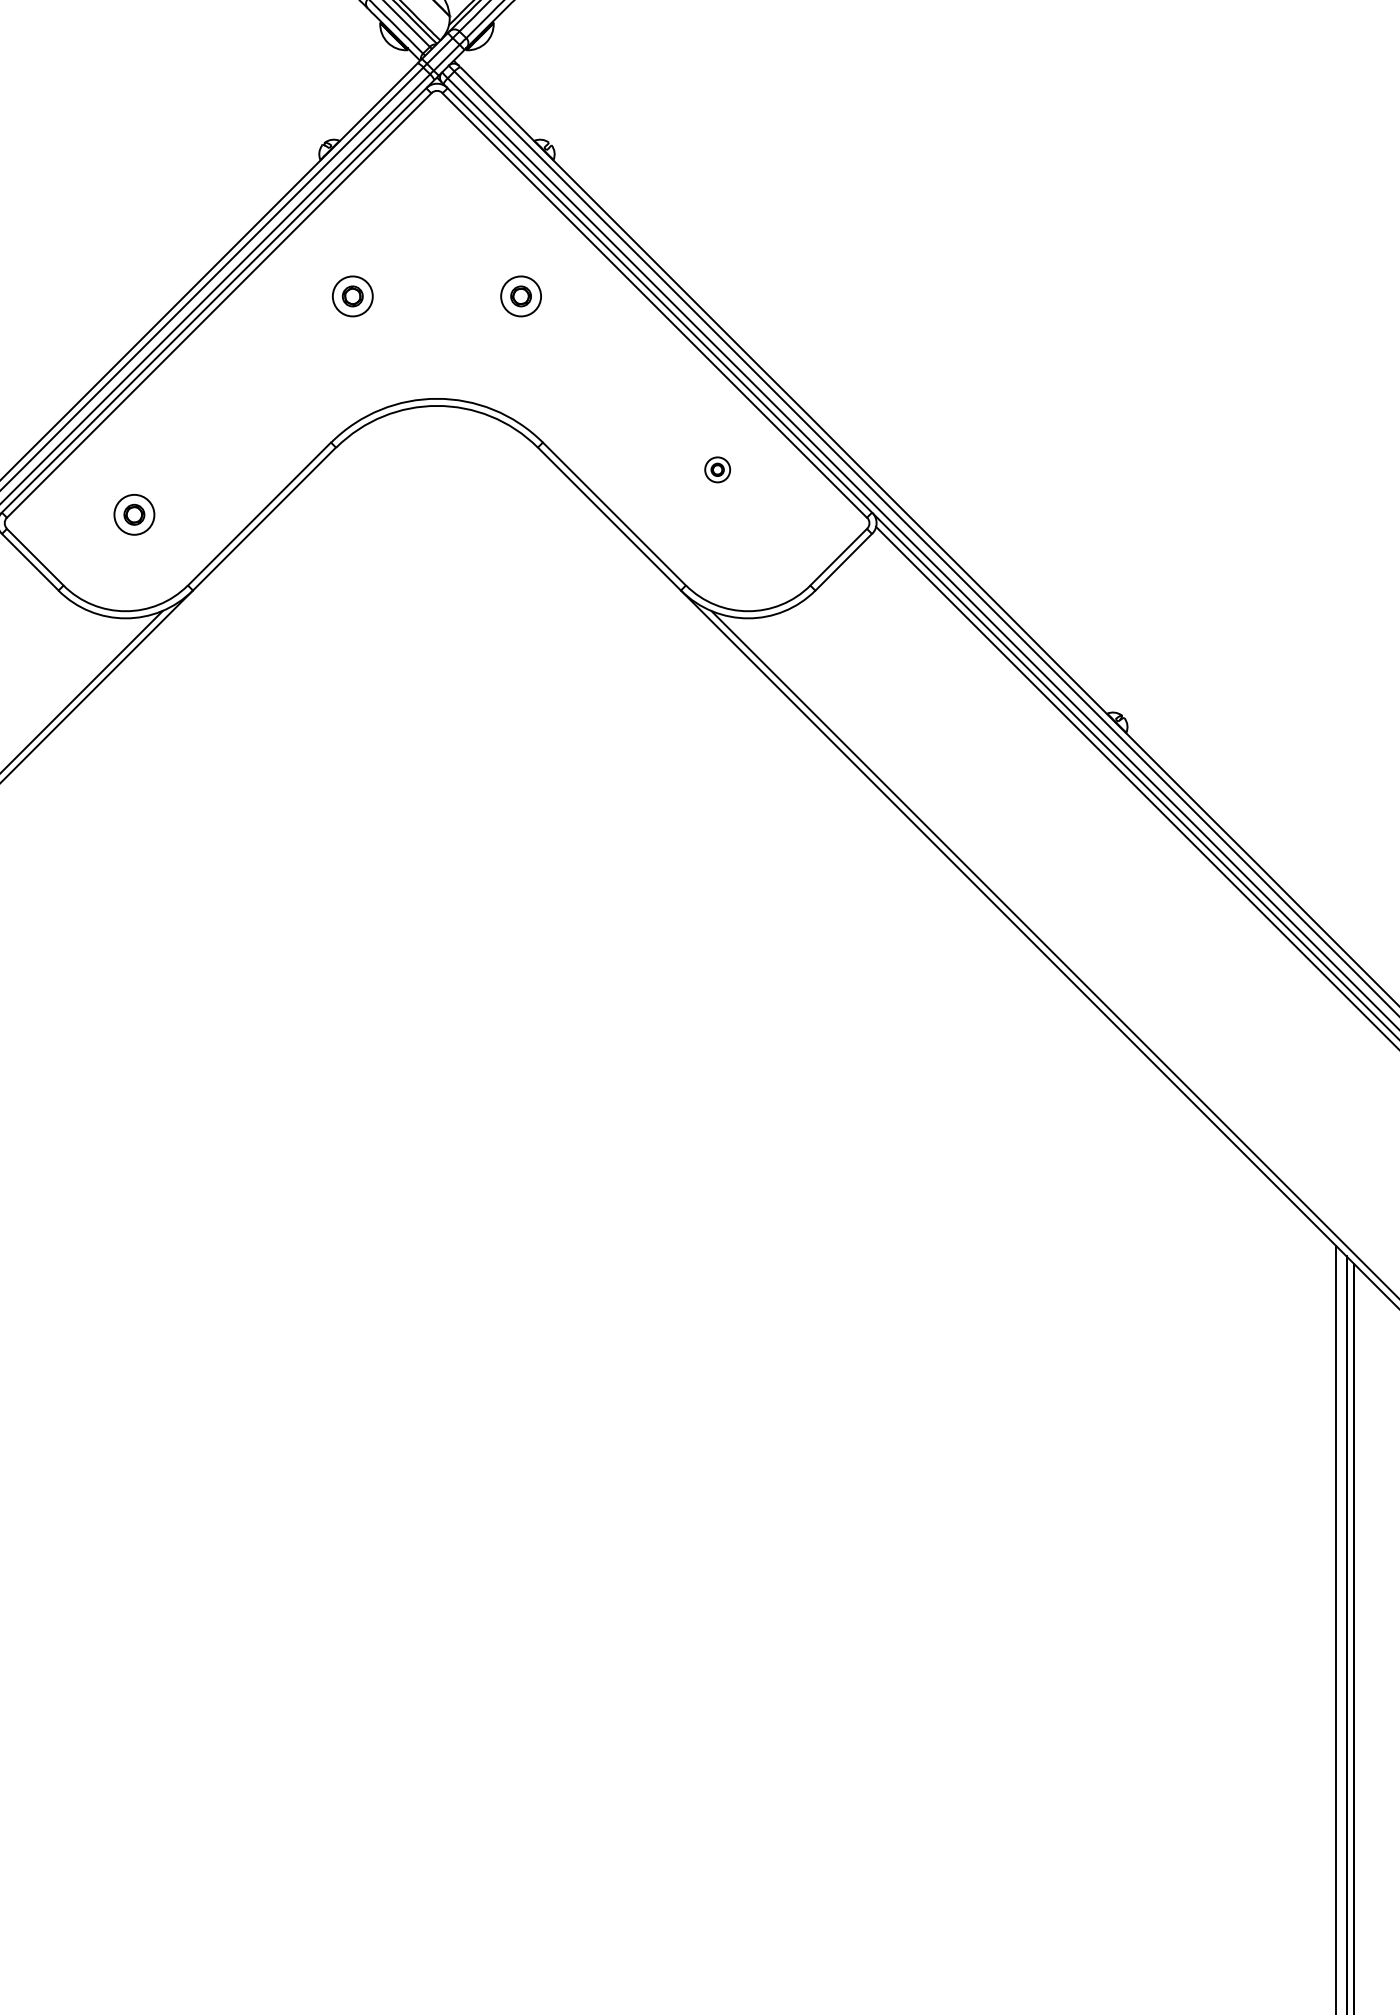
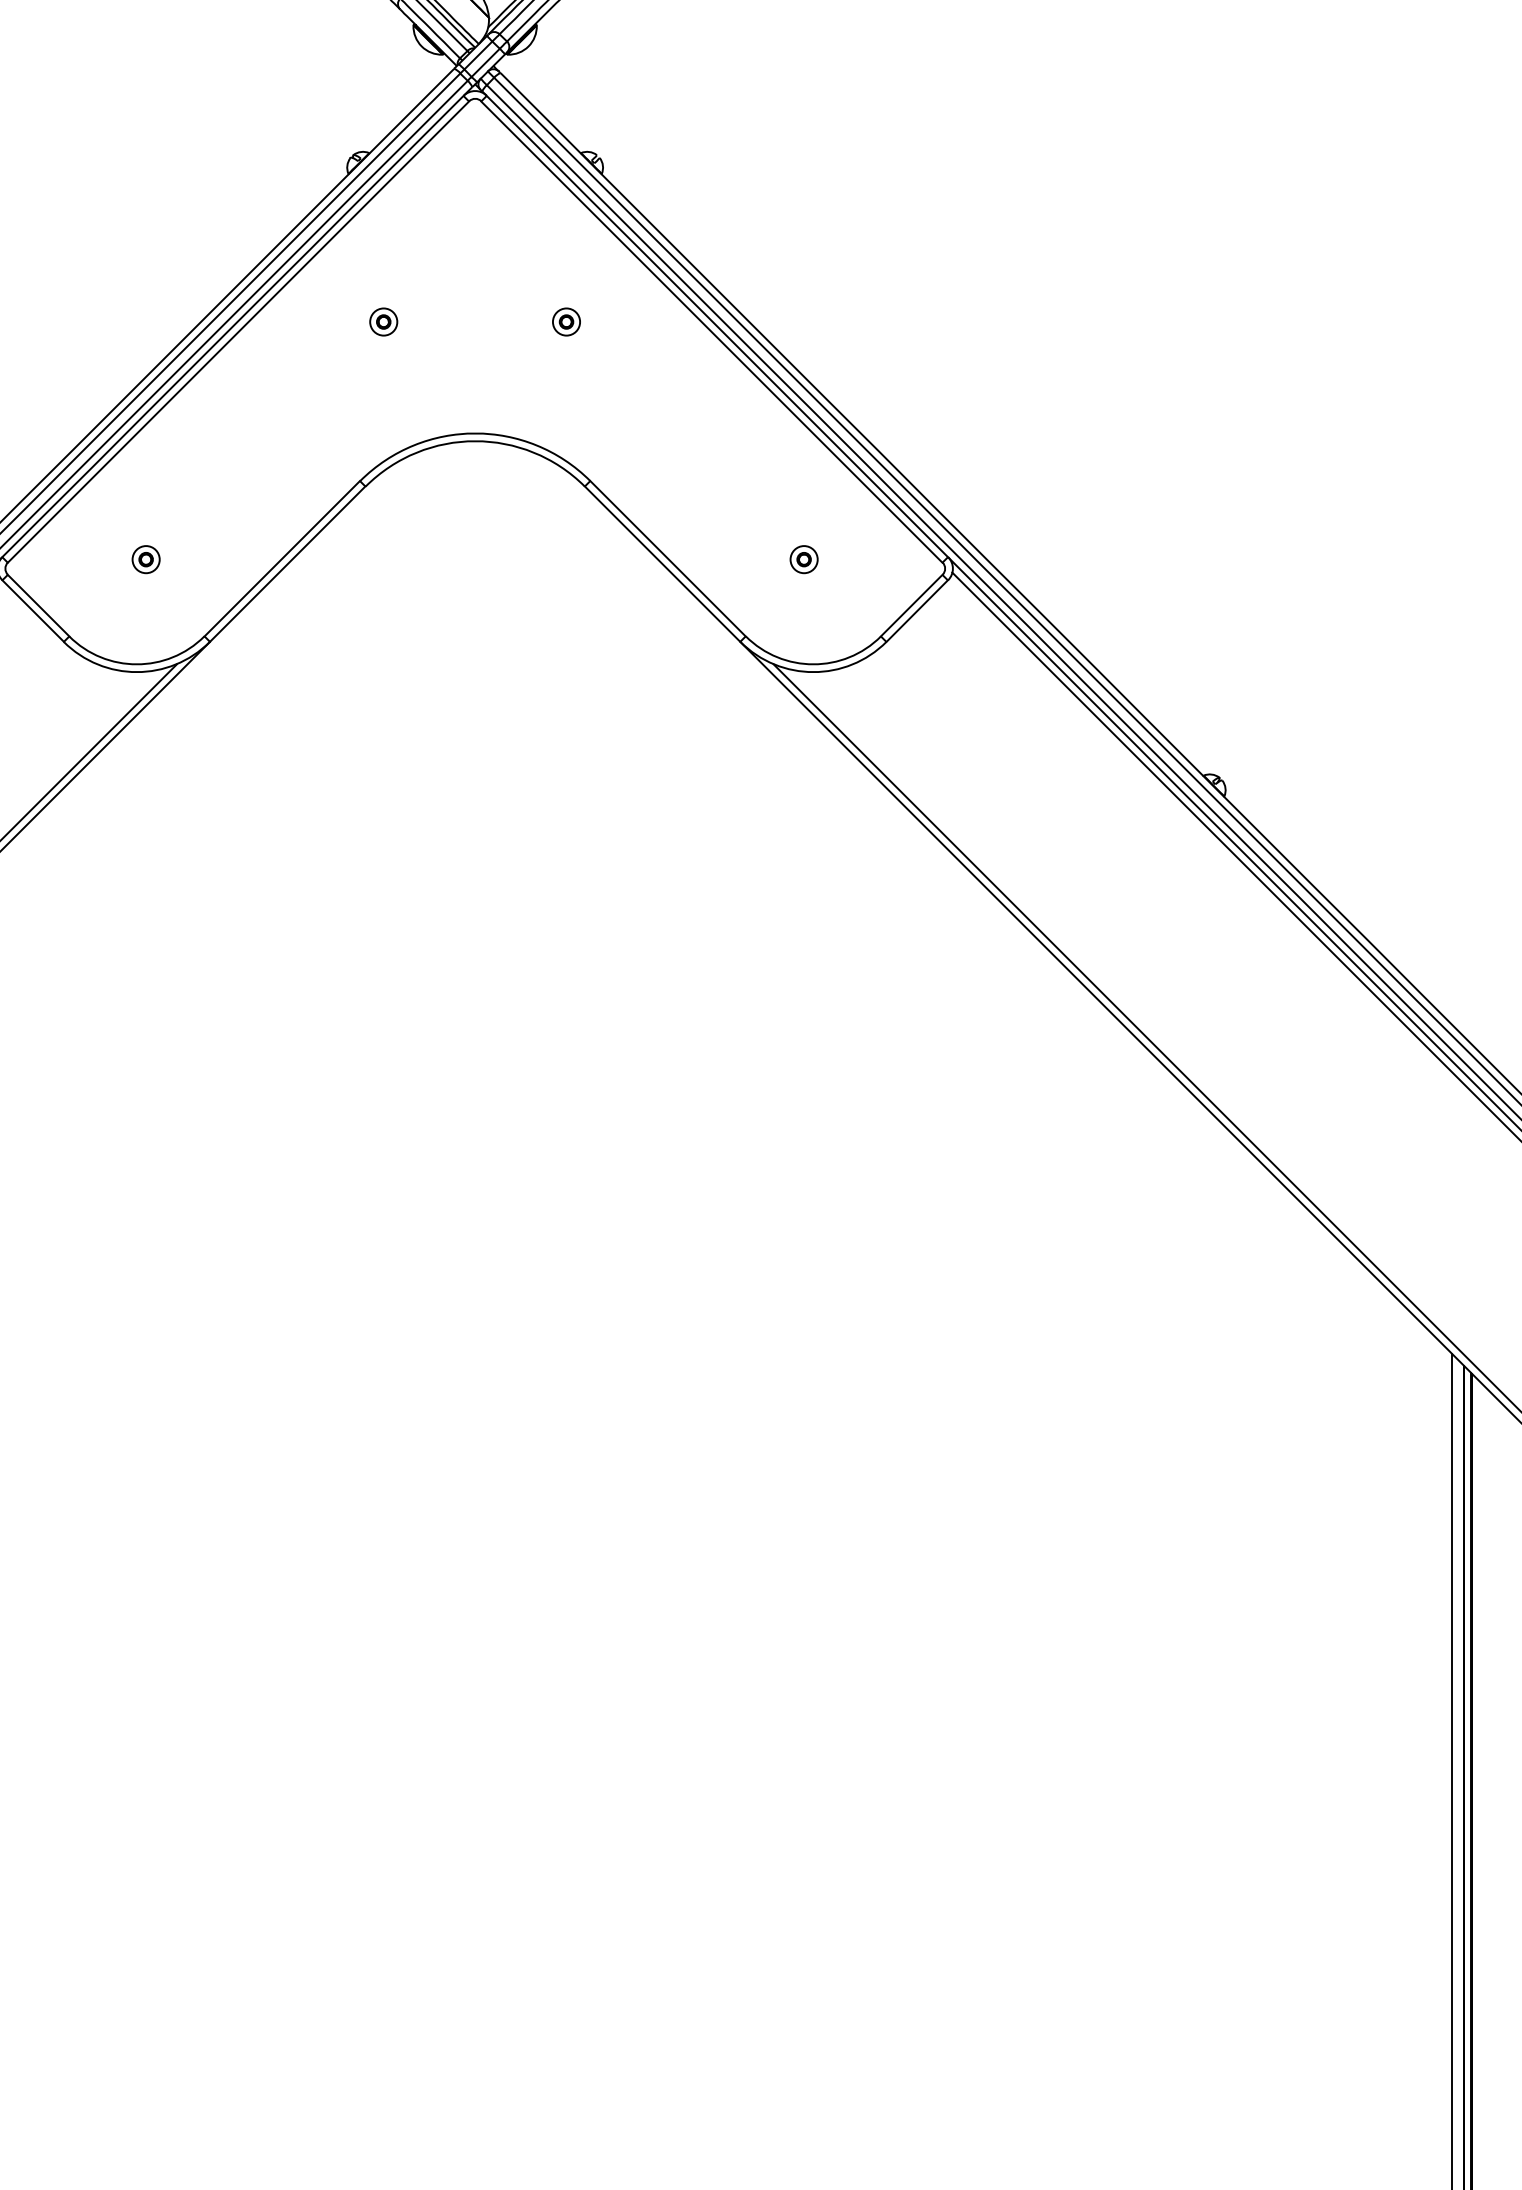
part: (352, 295) -> (383, 321), size x0.62
part: (520, 295) -> (565, 321), size x0.62
part: (717, 469) -> (803, 559), moved
part: (133, 514) -> (145, 559), size x0.62

